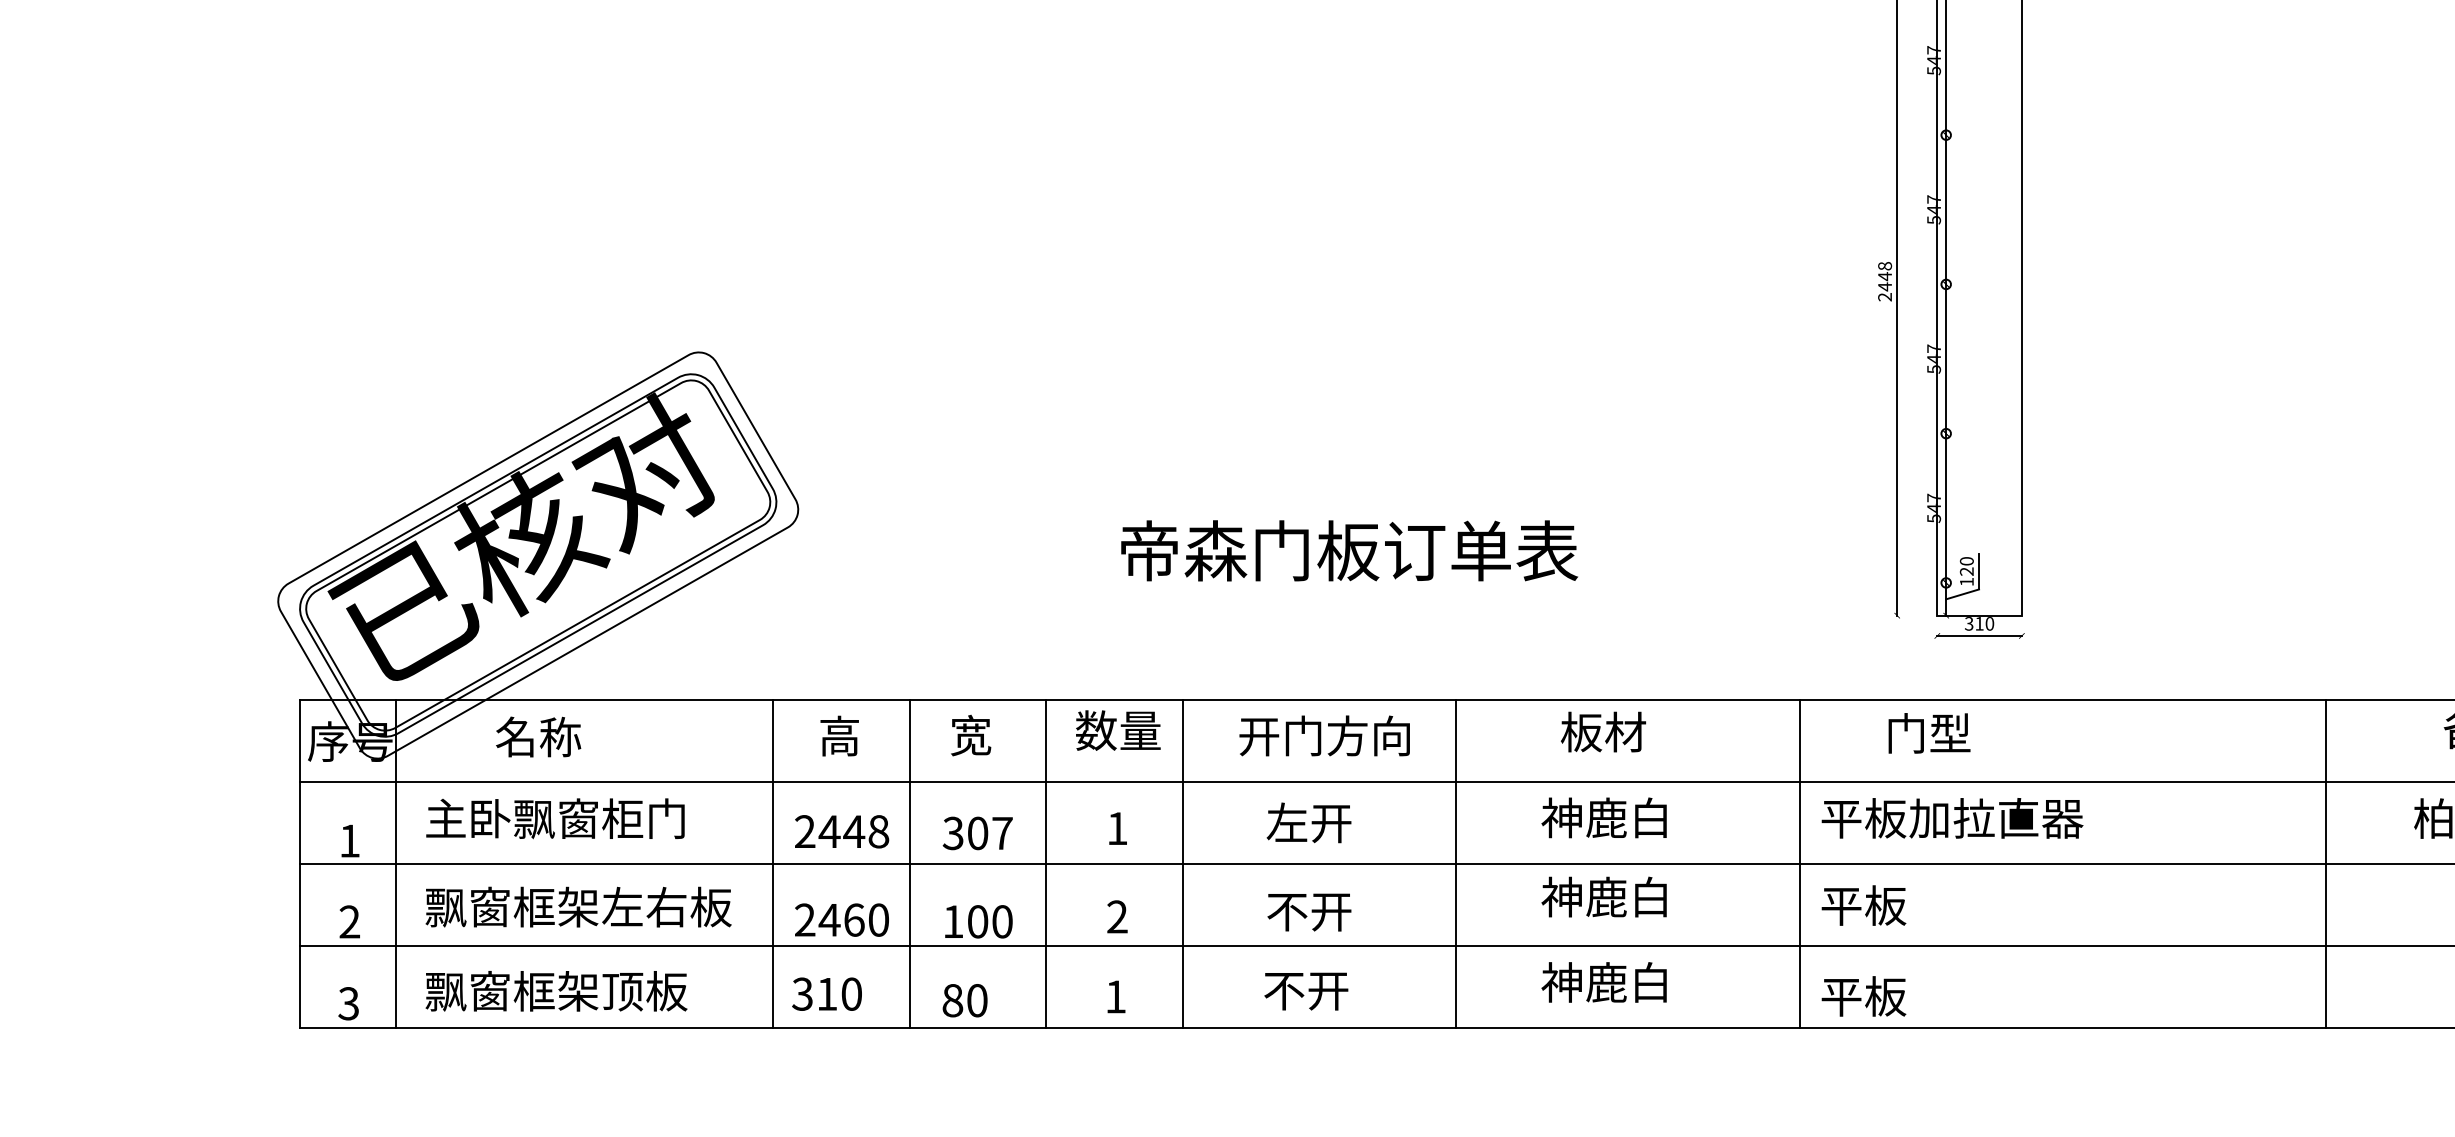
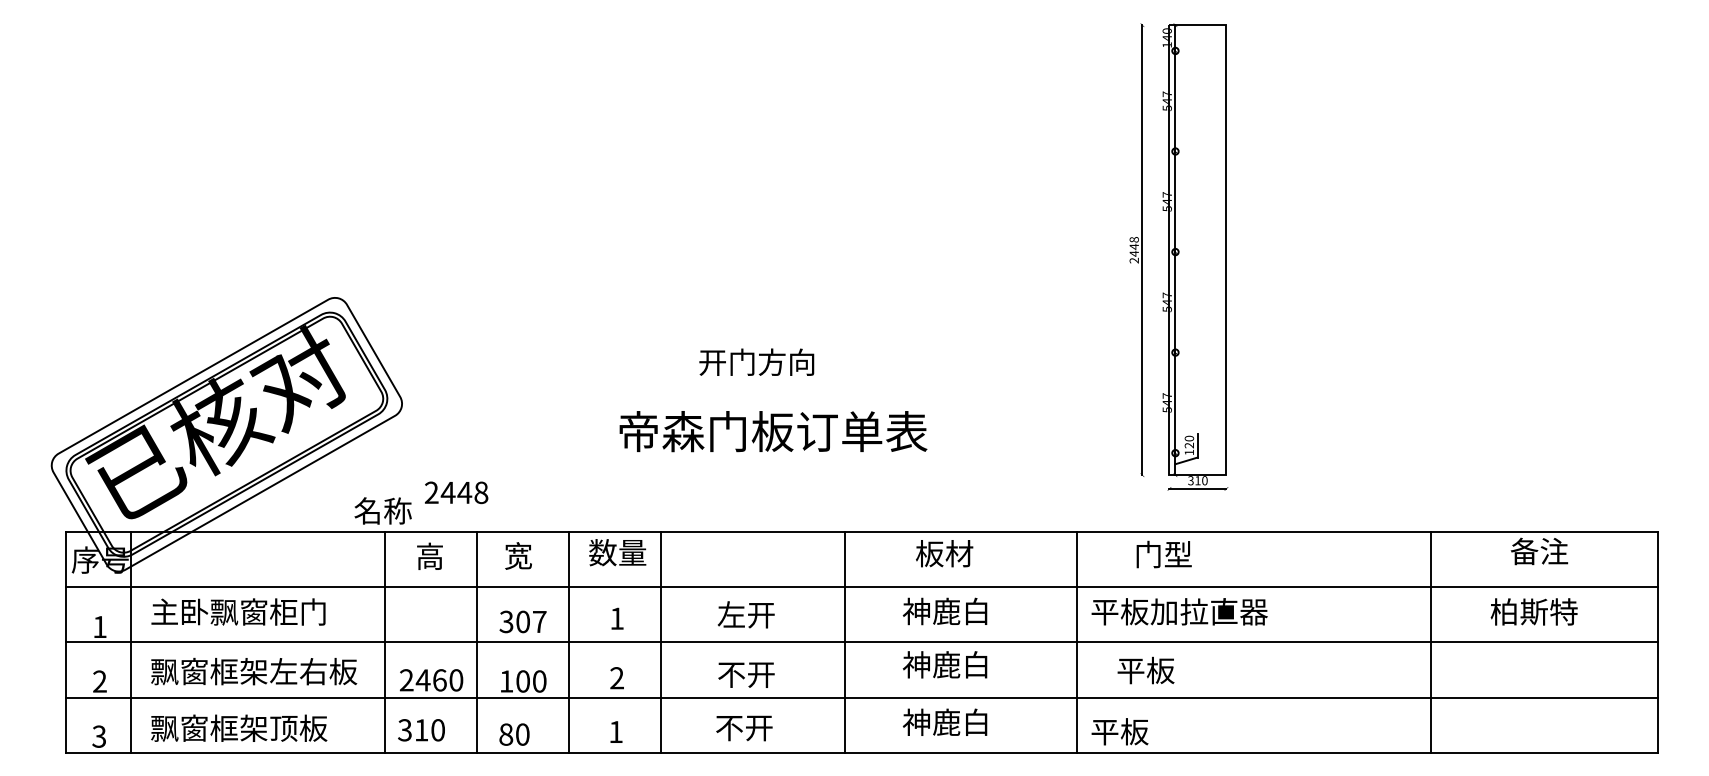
text: (1324, 734) -> (756, 361), moved
text: (537, 736) -> (382, 510), moved
text: (841, 831) -> (456, 492), moved
text: (1863, 905) -> (1145, 670), moved

